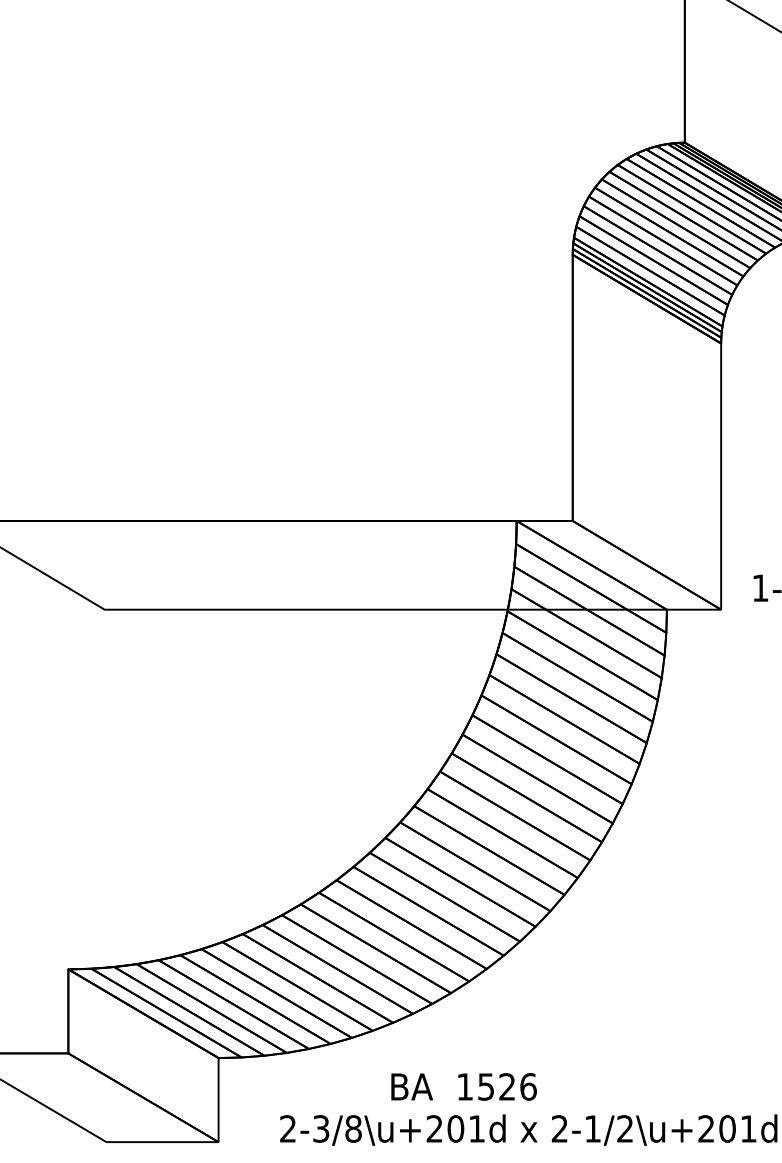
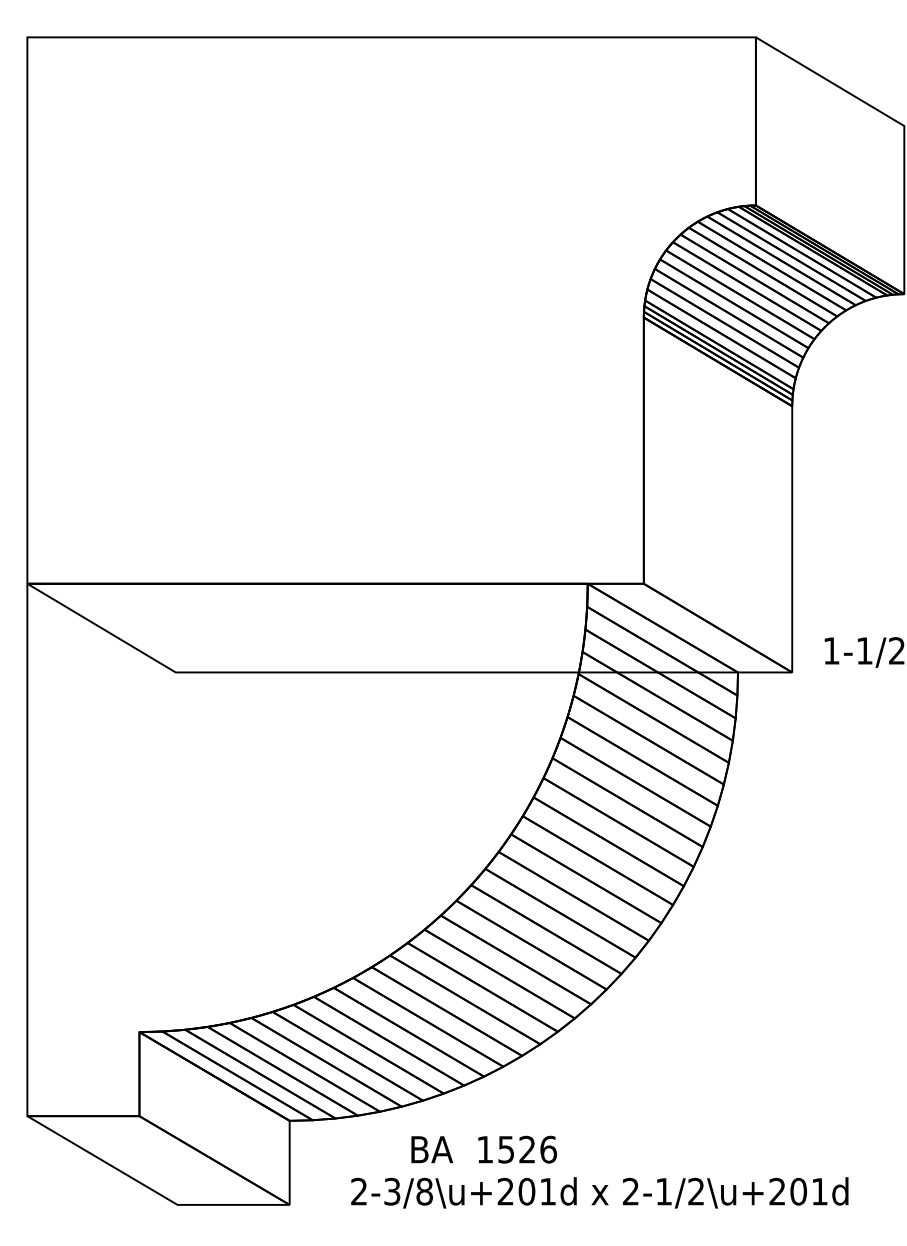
text: (463, 1086) -> (483, 1149), moved

